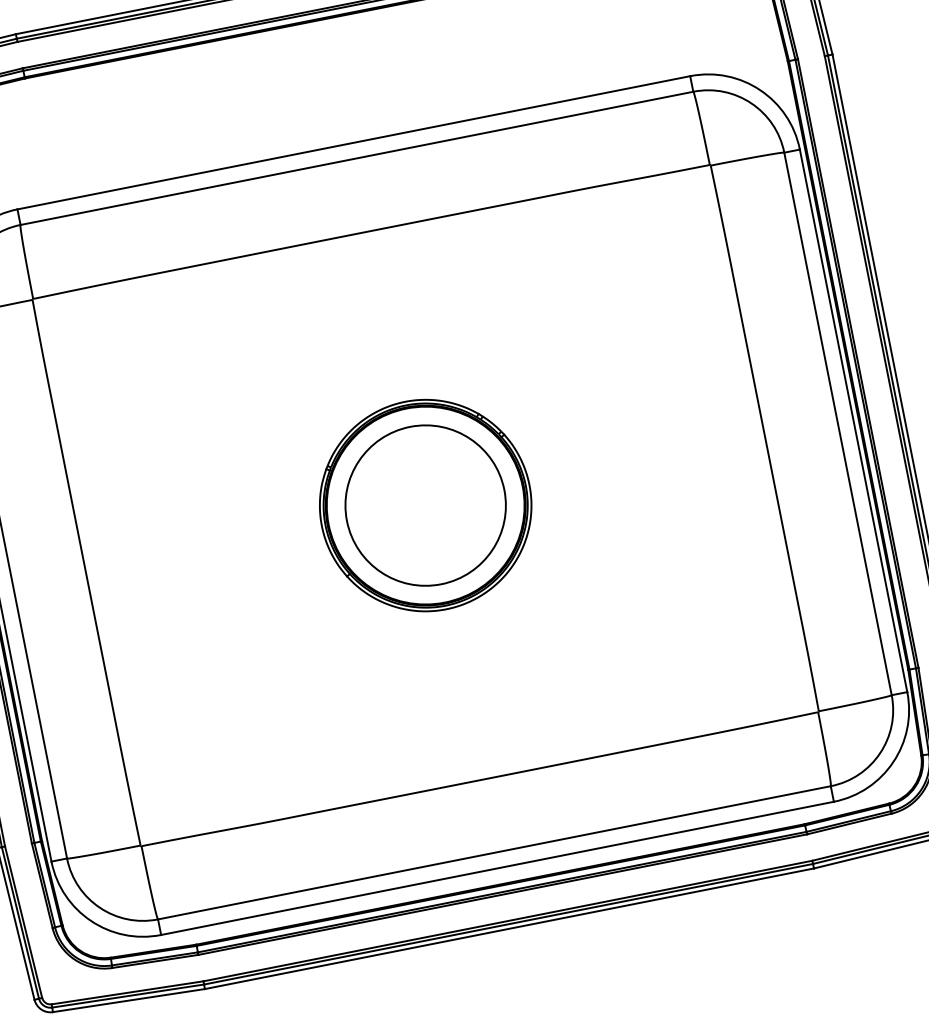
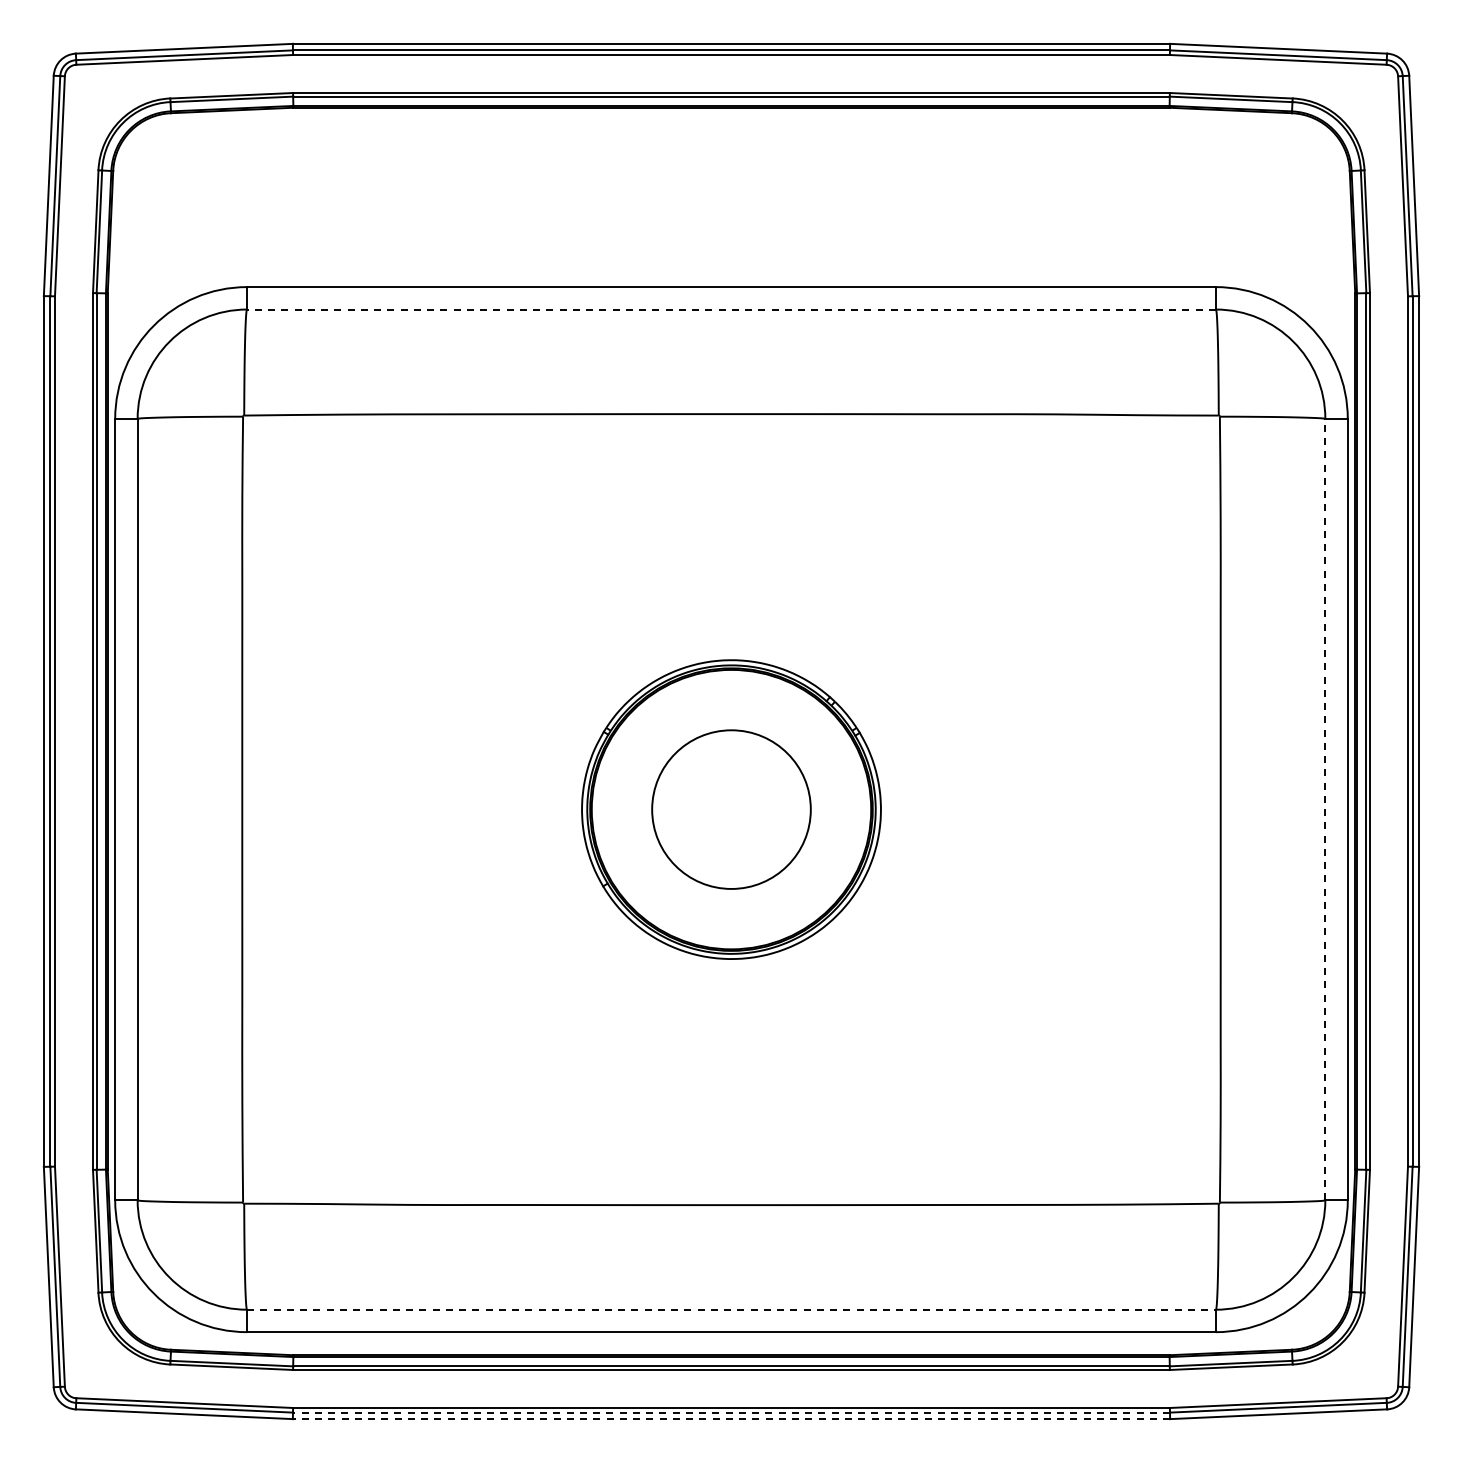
line: (356, 158) -> (731, 309), solid -> dashed
line: (838, 423) -> (1325, 809), solid -> dashed
circle: (425, 505) -> (731, 809), size x0.7
line: (494, 852) -> (731, 1309), solid -> dashed
line: (508, 924) -> (731, 1412), solid -> dashed
line: (509, 929) -> (731, 1419), solid -> dashed

